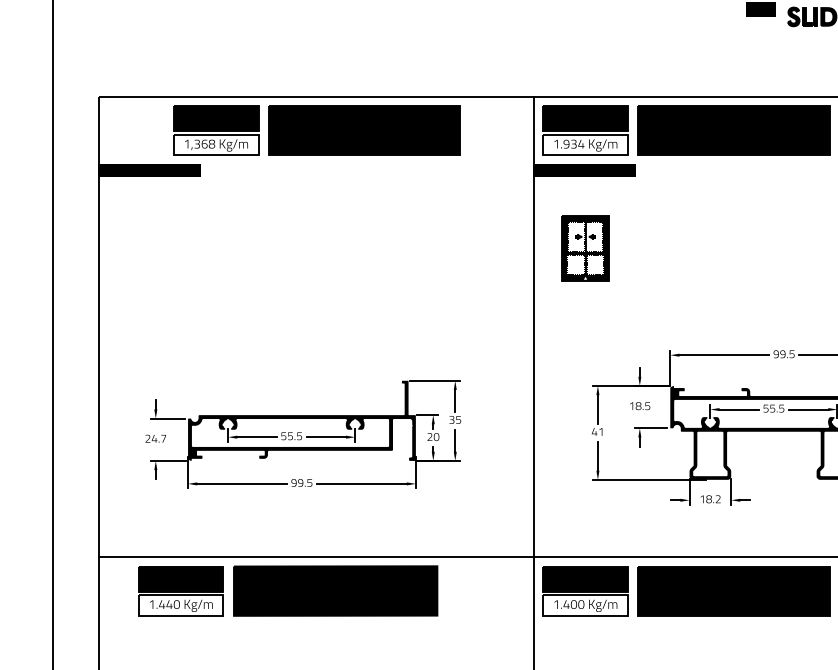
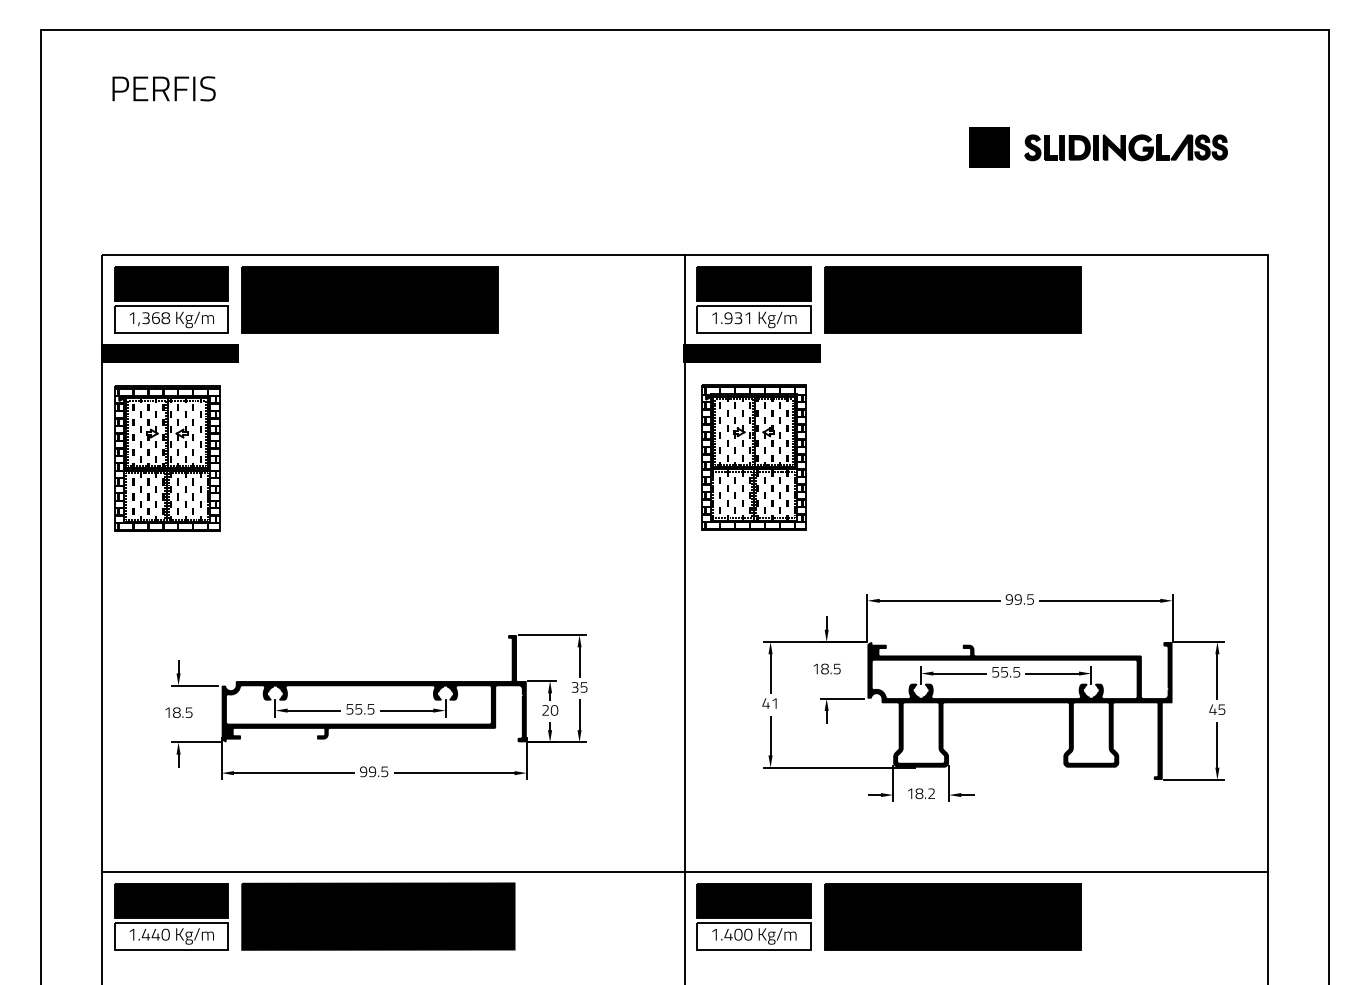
fill: (761, 24) -> (989, 157), added
part: (317, 130) -> (306, 299), moved
text: (581, 143) -> (748, 317), 1.934 -> 1.931
part: (147, 248) -> (167, 458), added
part: (585, 248) -> (753, 457), size x1.67
text: (155, 438) -> (178, 712), 24.7 -> 18.5
part: (287, 590) -> (314, 916), moved

